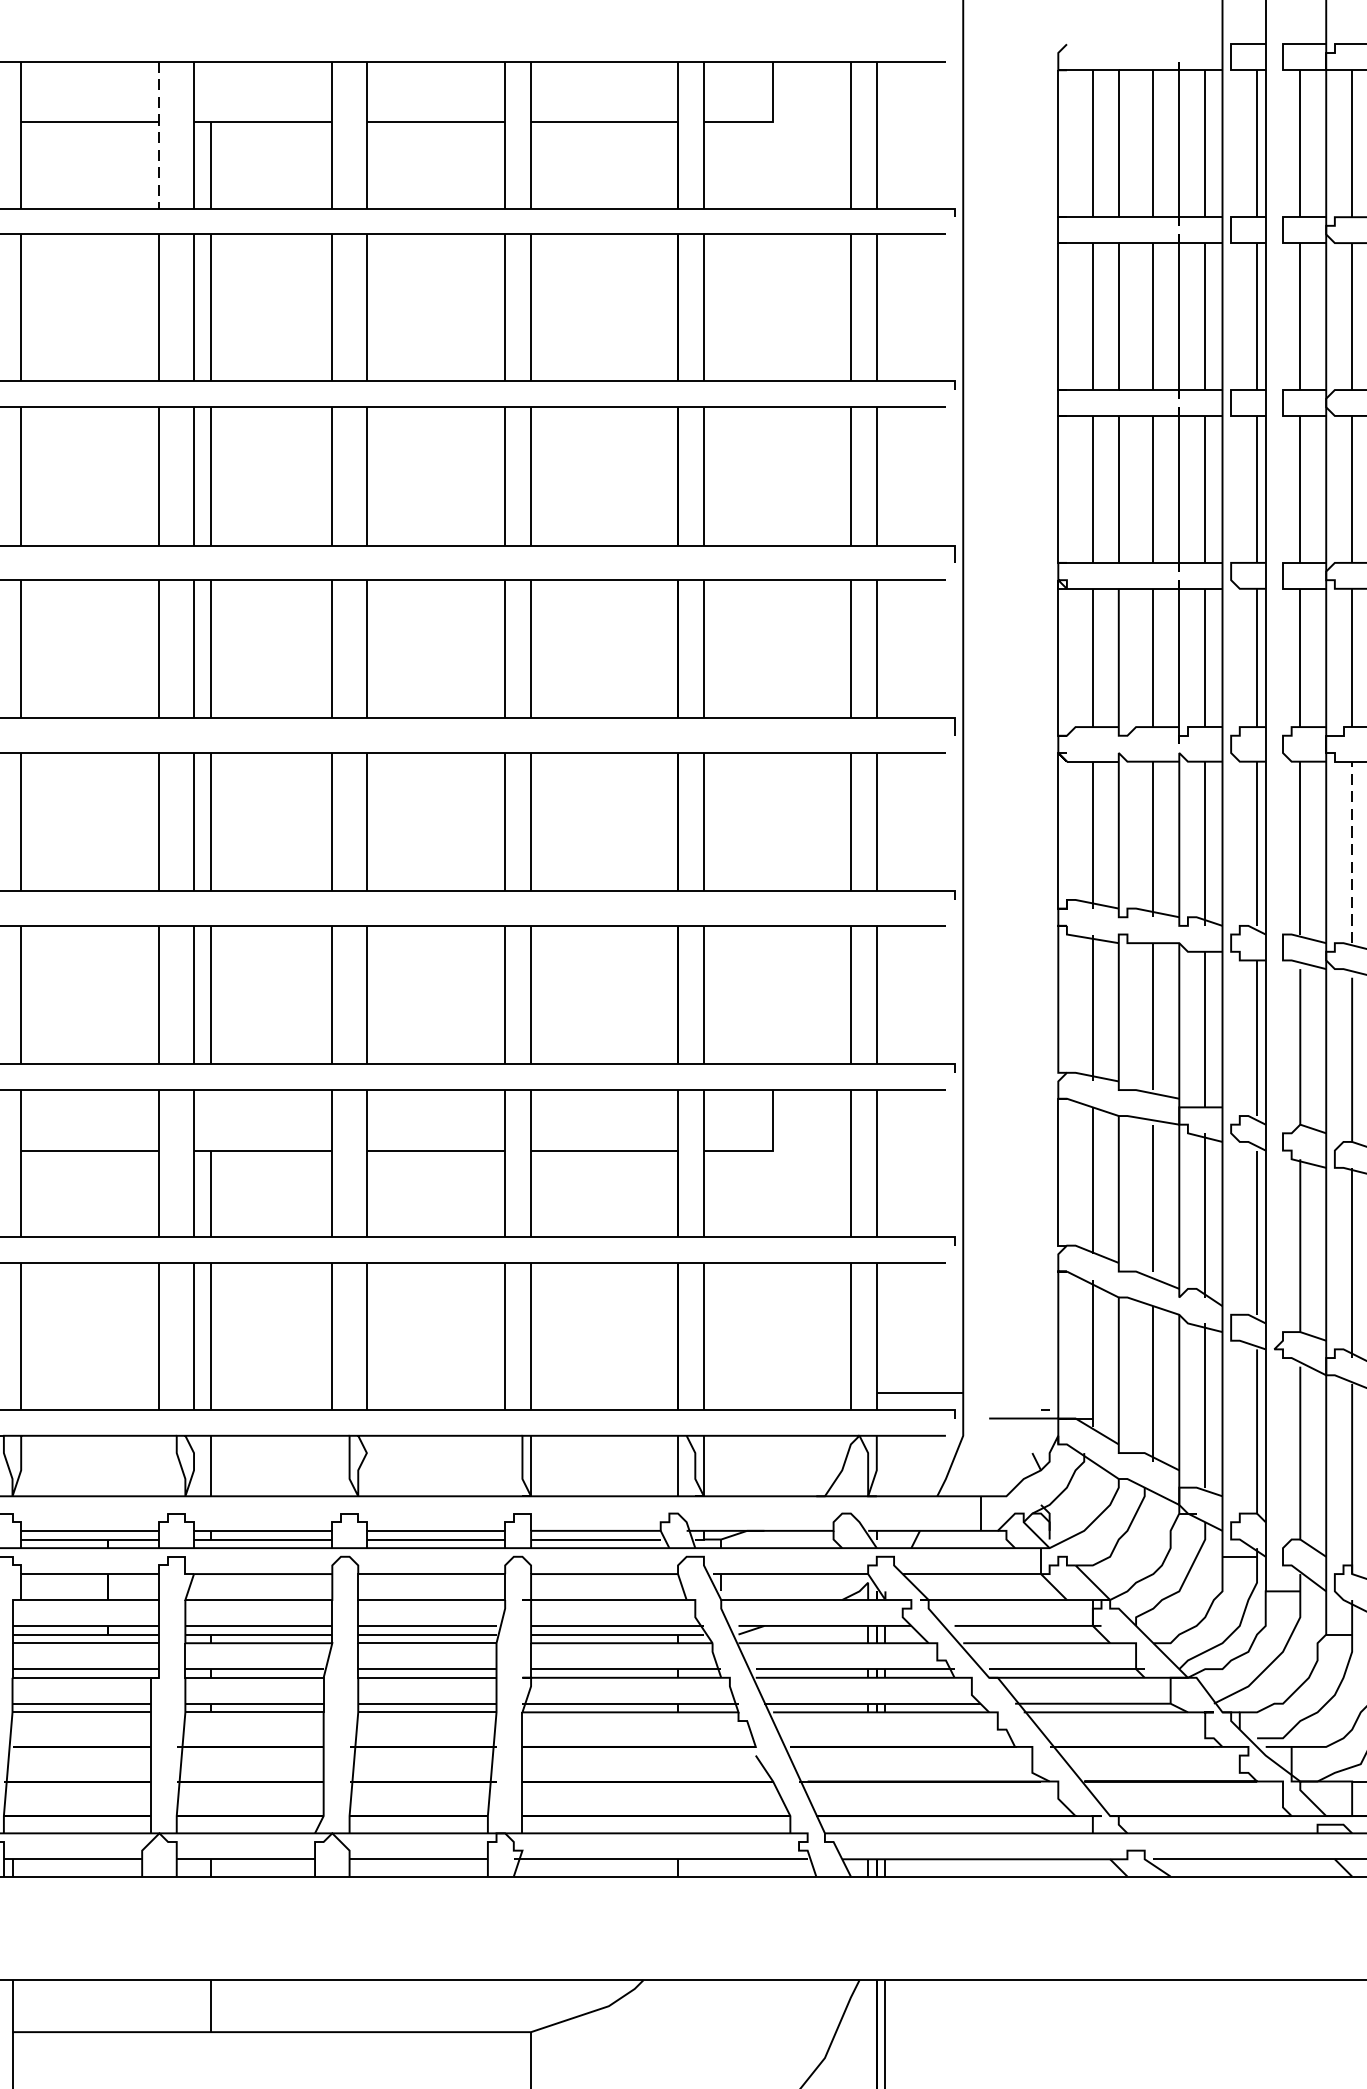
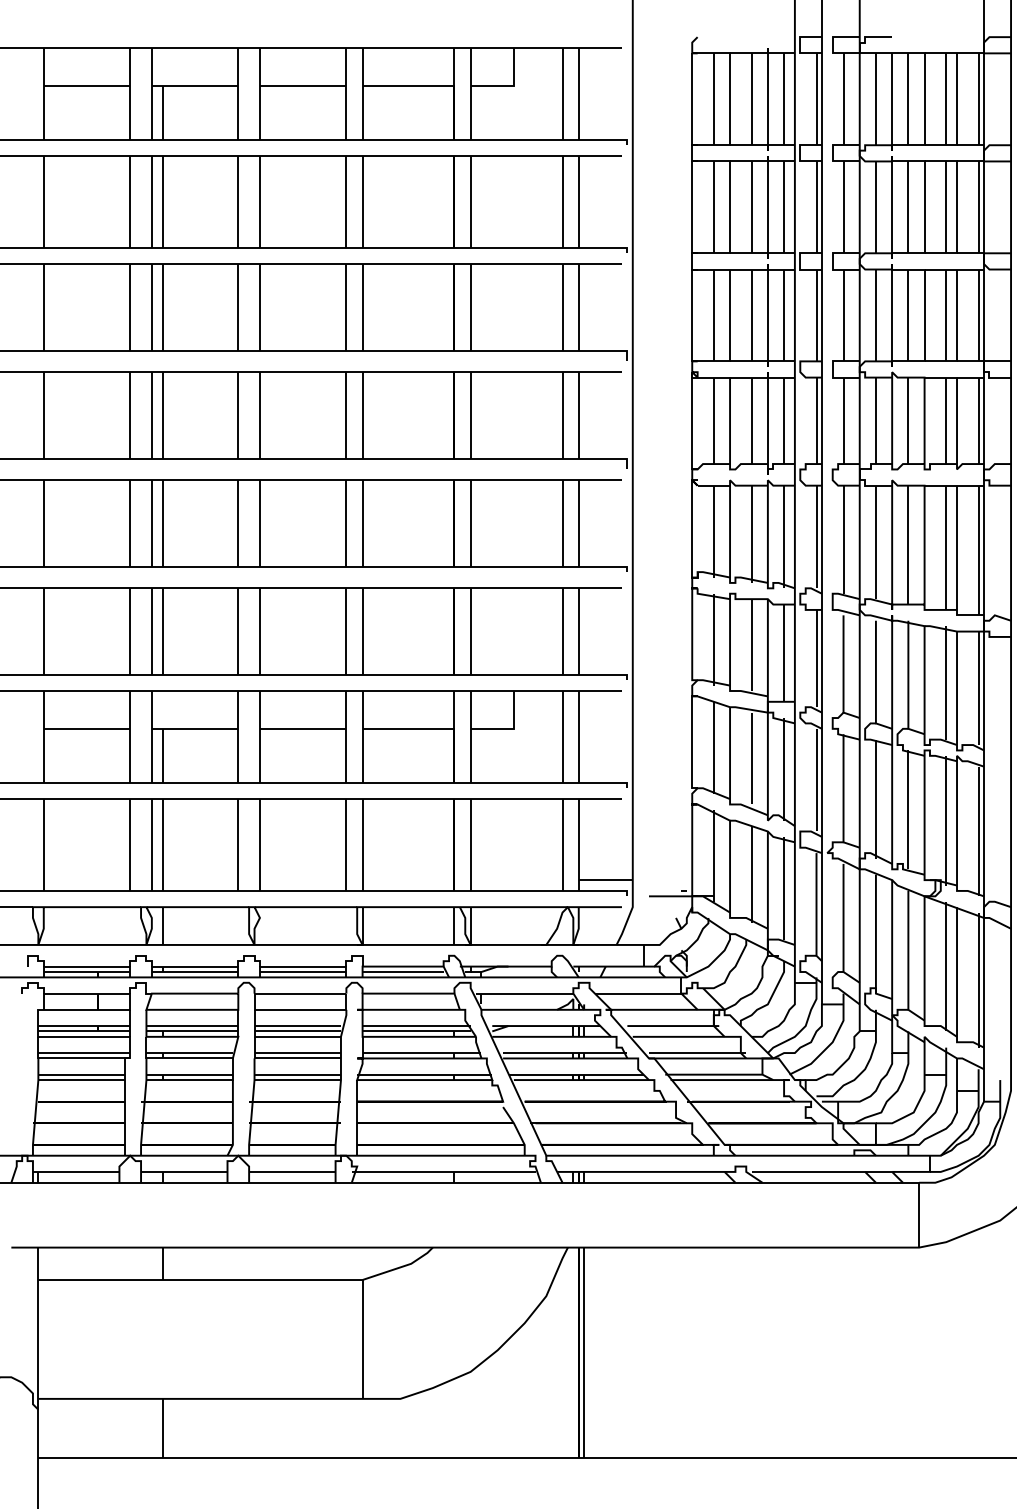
line: (159, 134) -> (130, 93), dashed -> solid
line: (1351, 852) -> (875, 542), dashed -> solid

